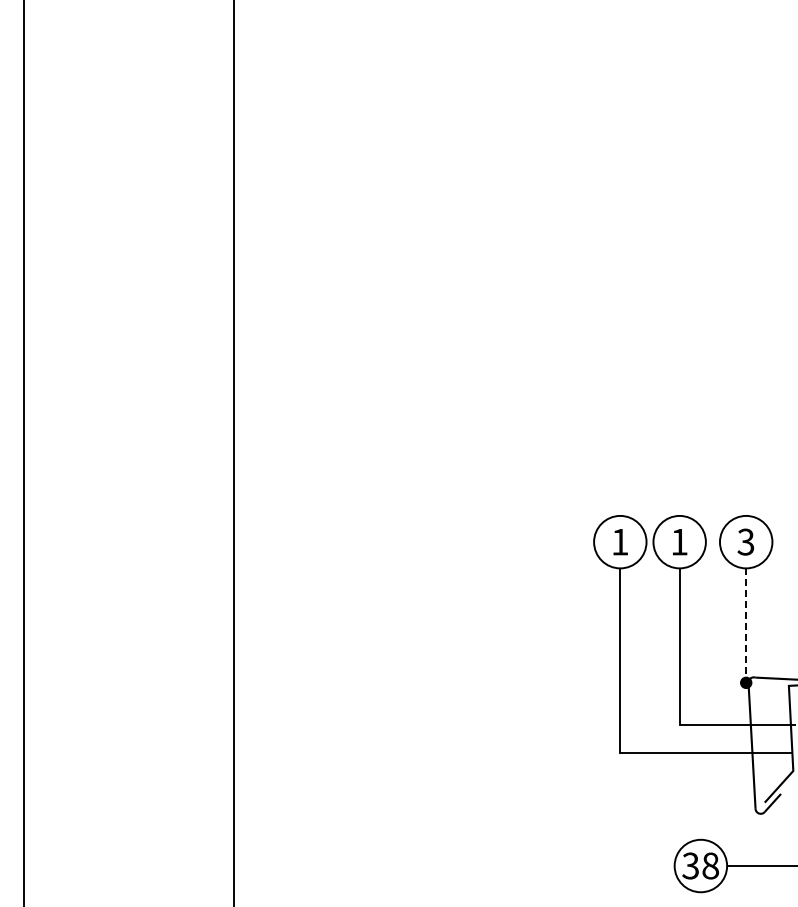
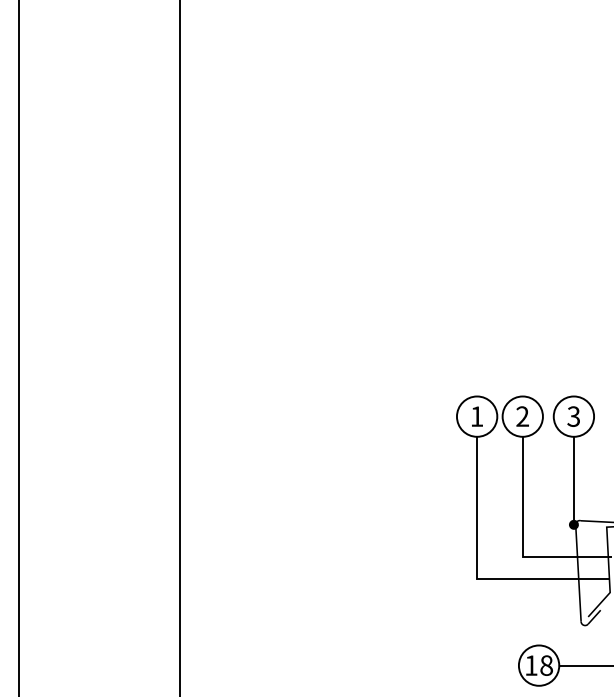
text: (679, 541) -> (522, 416), 1 -> 2
line: (746, 626) -> (574, 481), dashed -> solid
text: (690, 865) -> (531, 665), 38 -> 18

